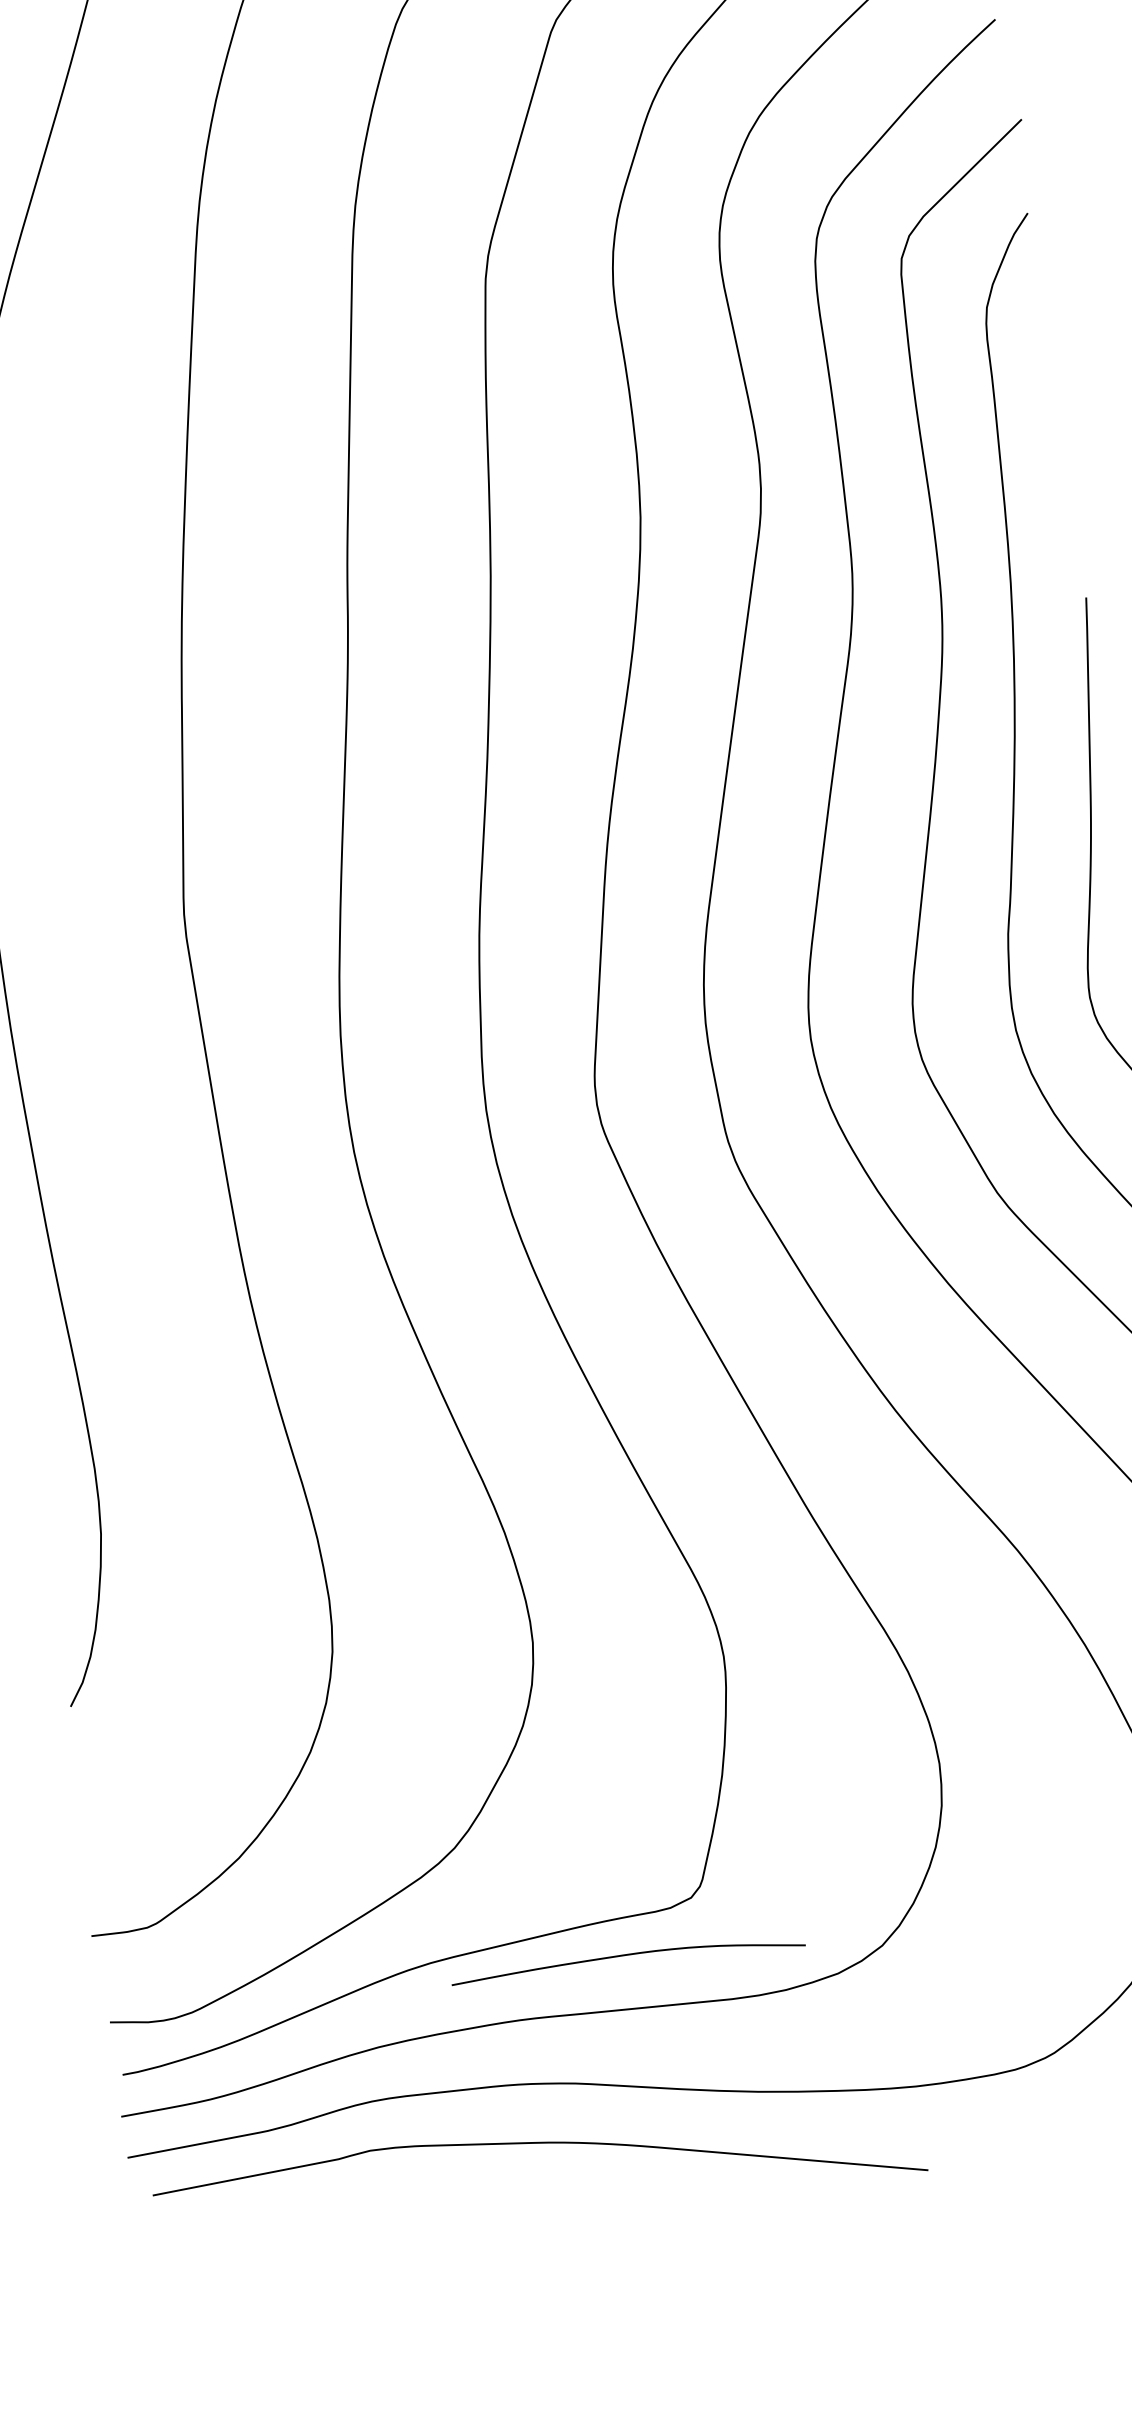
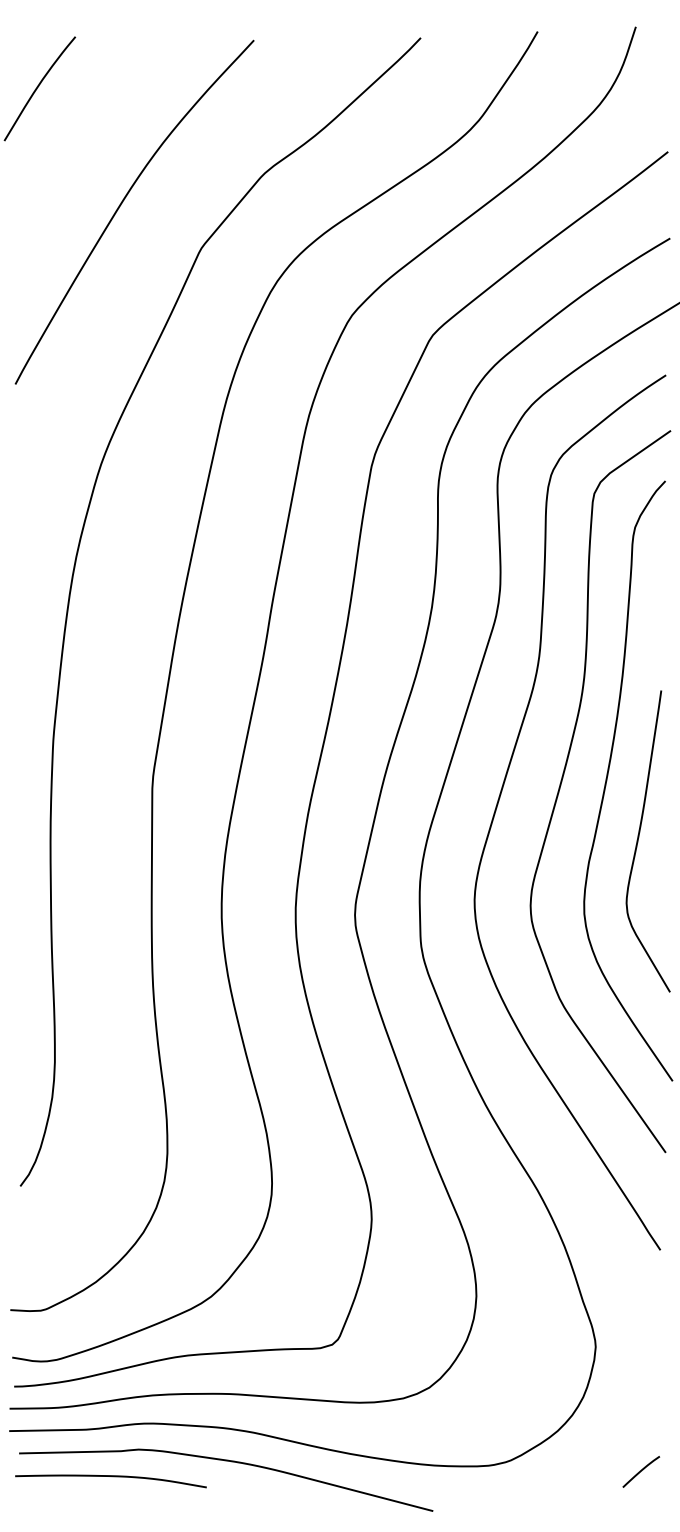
curve: (630, 1956) -> (112, 1477), moved

